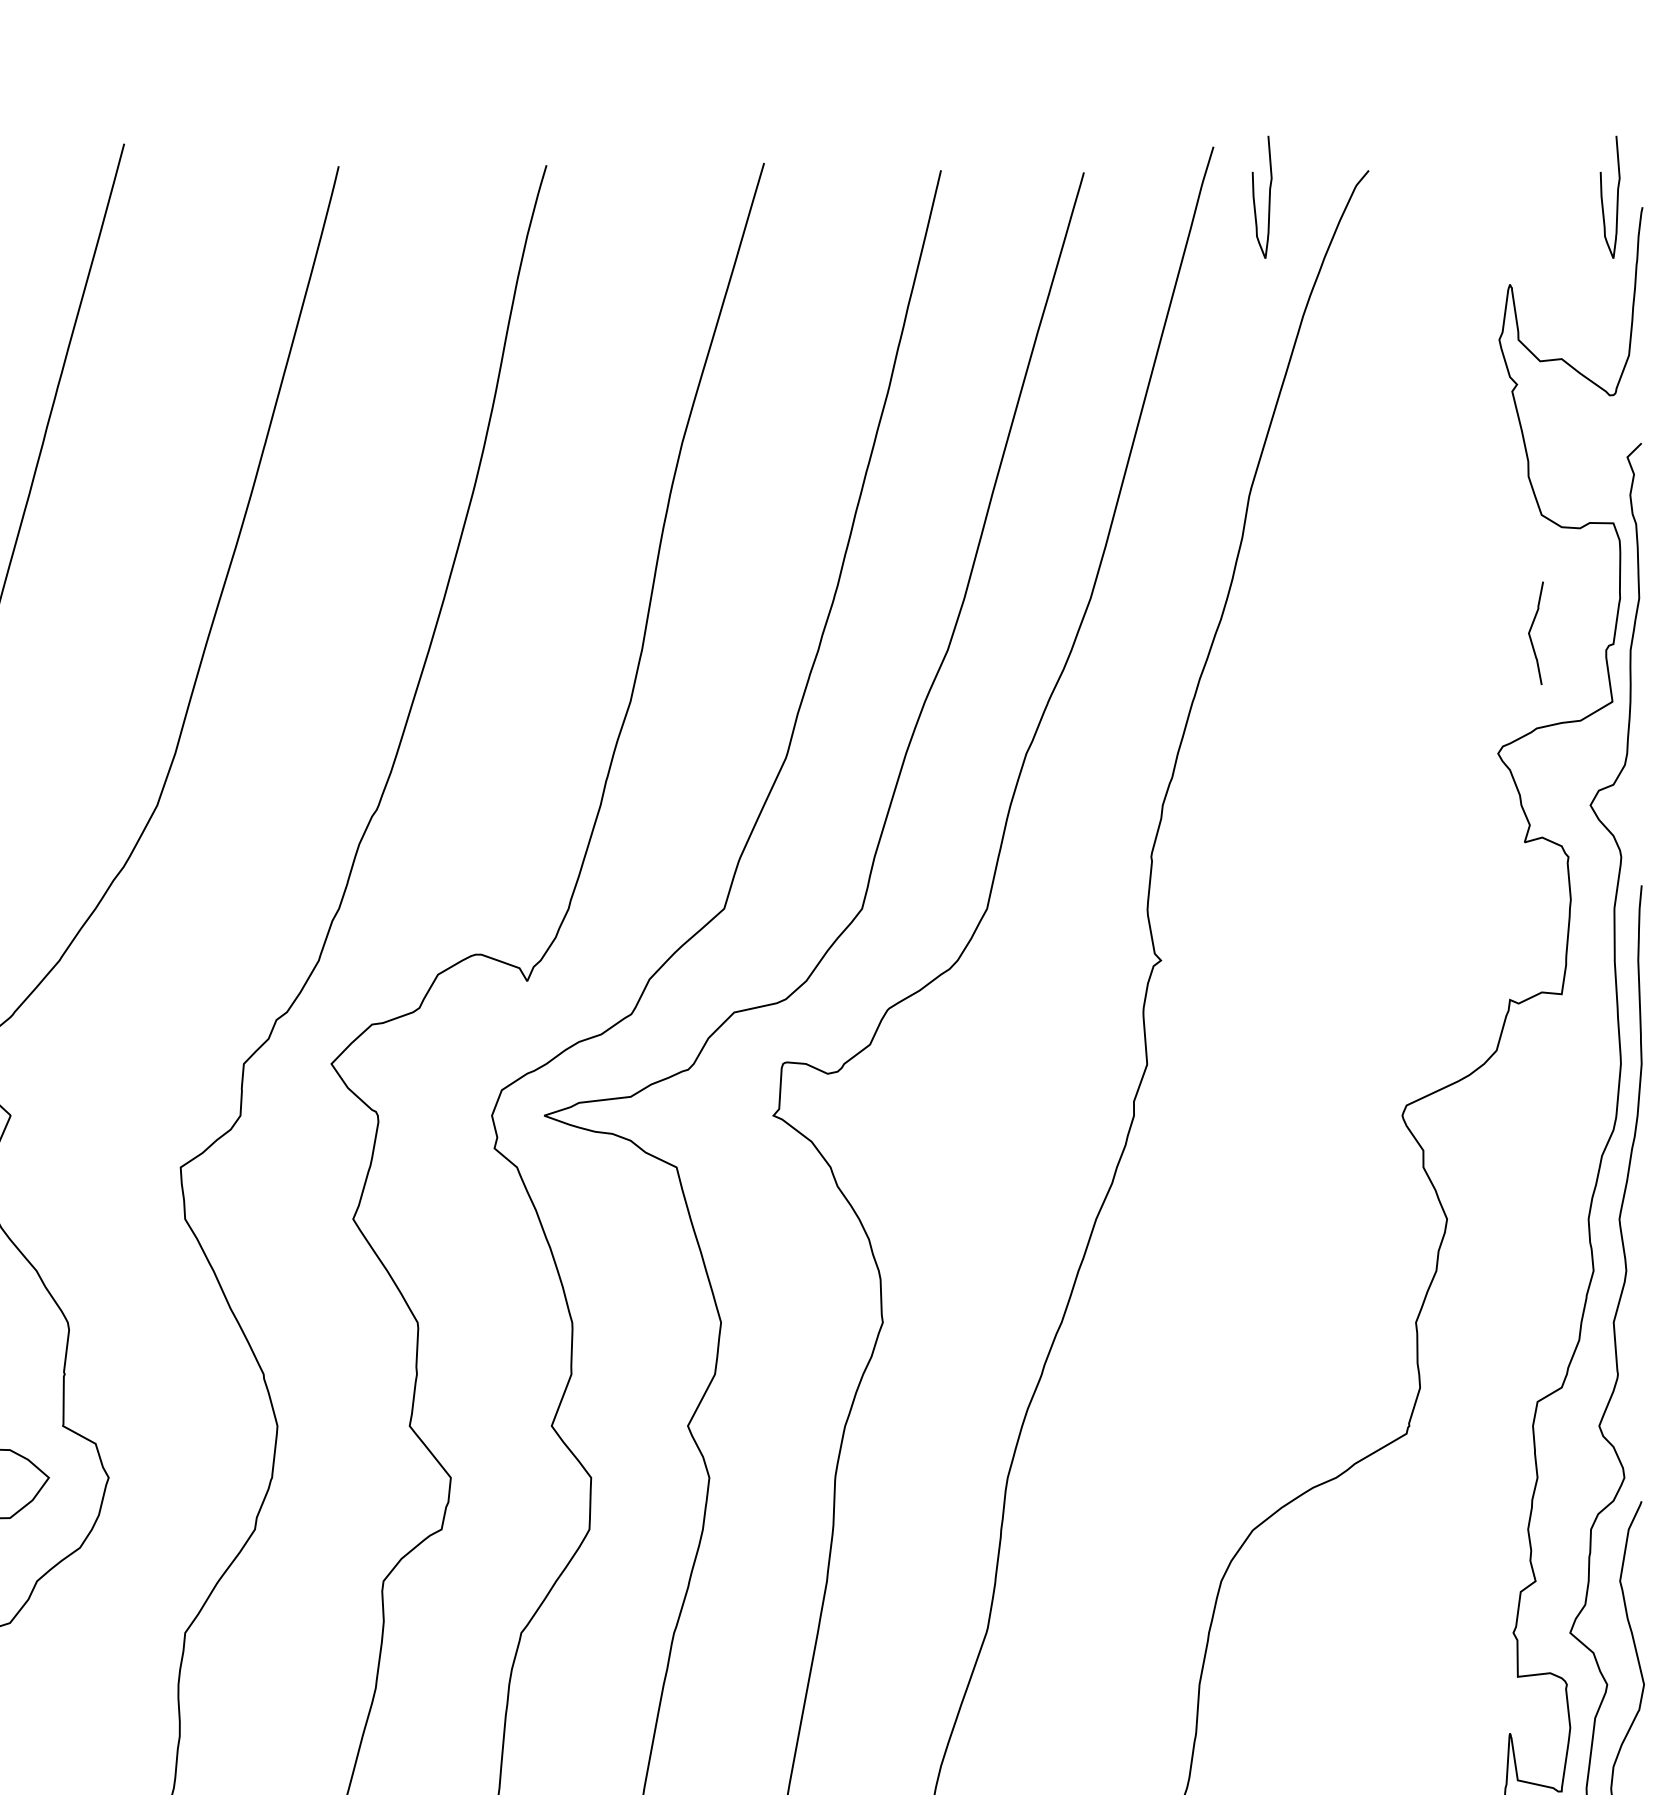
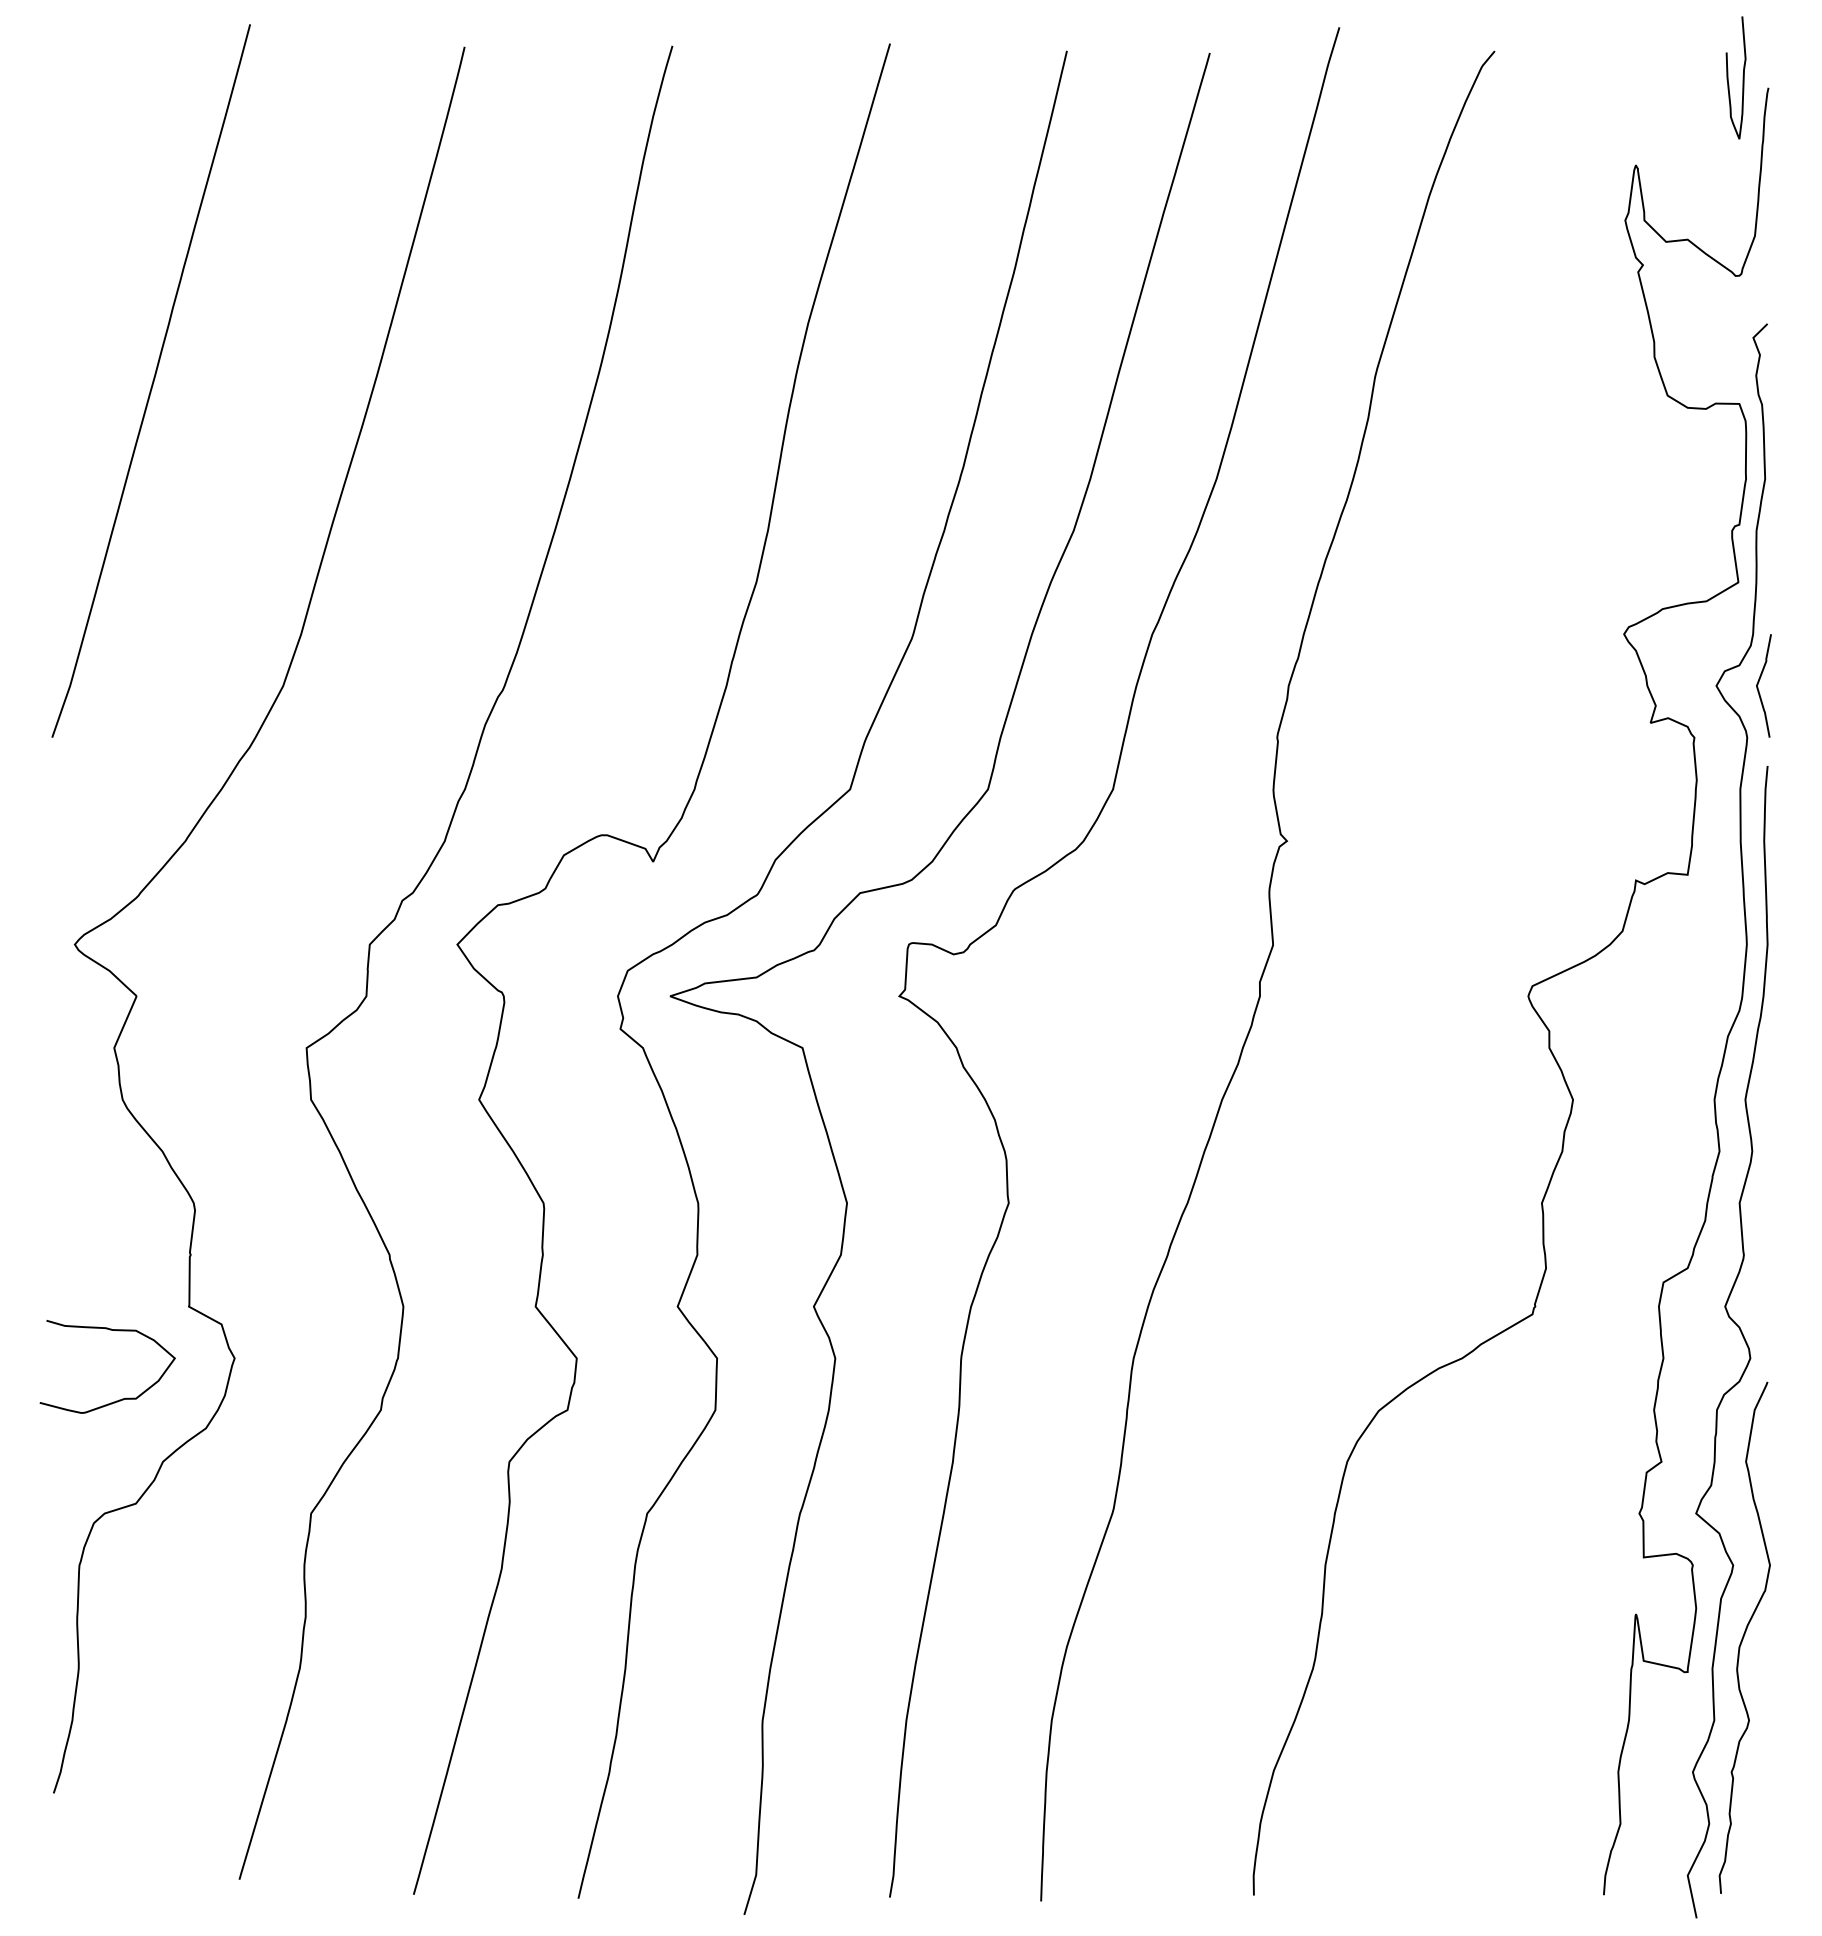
curve: (1254, 196) -> (1380, 77), removed
curve: (1531, 629) -> (1759, 682), moved

